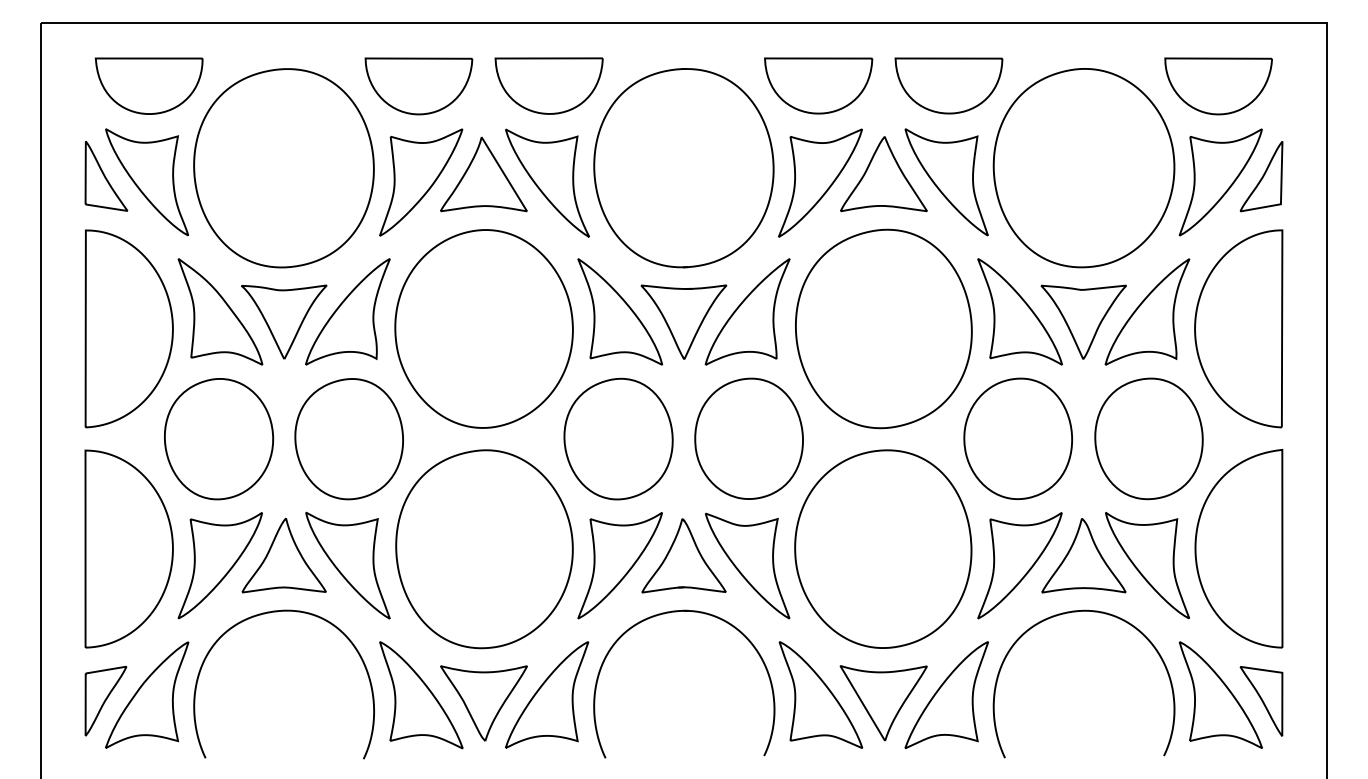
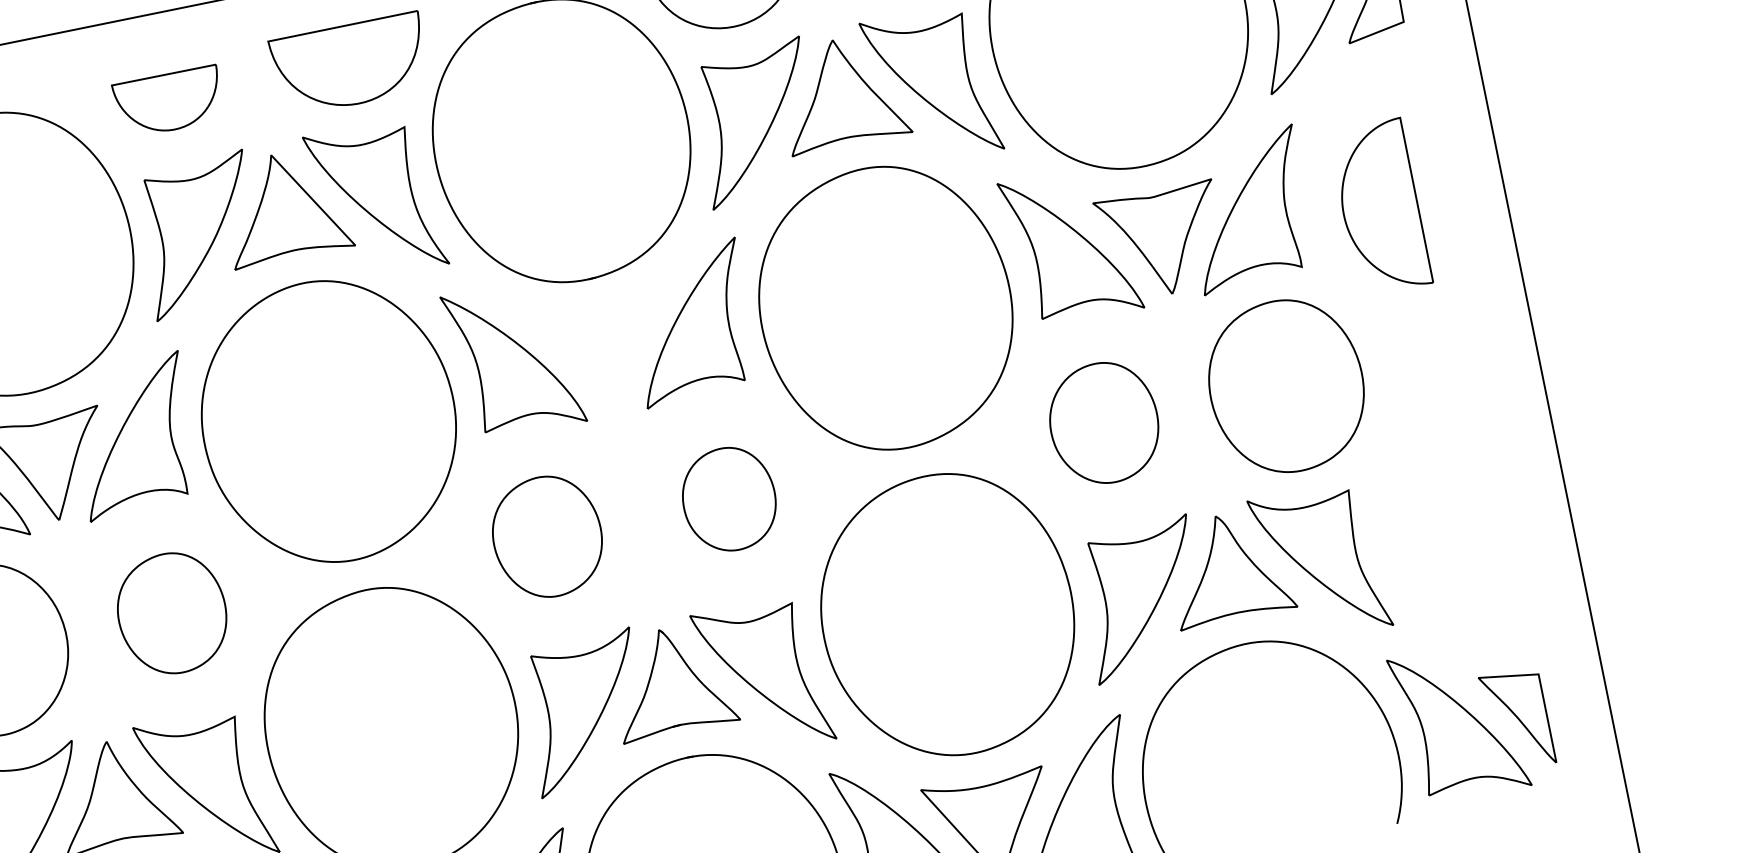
part: (418, 86) -> (168, 102), size x0.7
part: (683, 321) -> (604, 354), removed
part: (1238, 328) -> (1379, 207), size x0.6
part: (618, 438) -> (547, 536), size x0.7
part: (748, 438) -> (728, 499), size x0.6
part: (1017, 438) -> (1103, 423), size x0.7
part: (348, 439) -> (171, 614), size x0.7
part: (1238, 548) -> (1442, 513), removed

